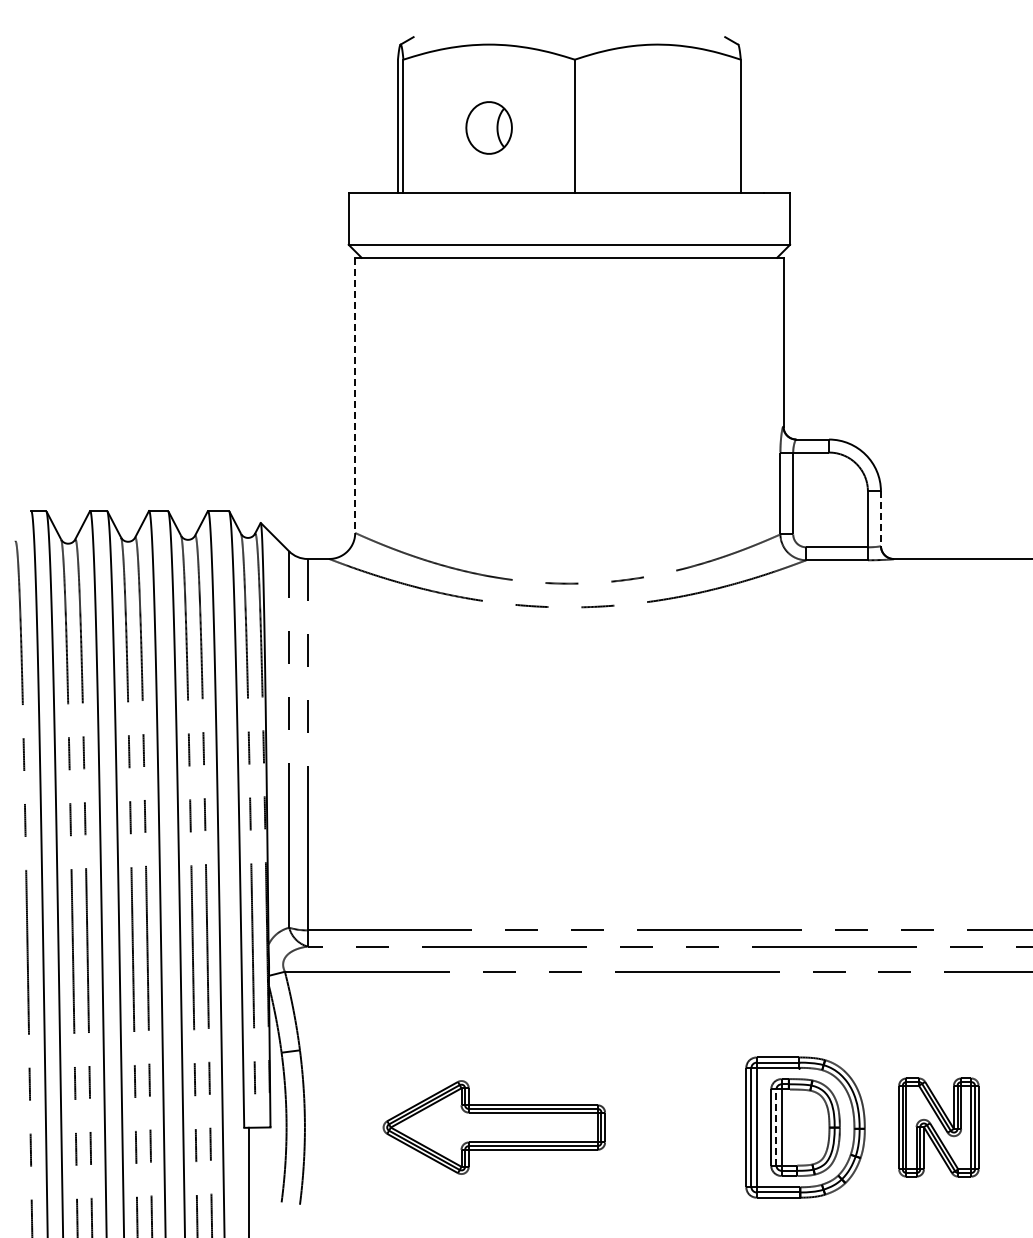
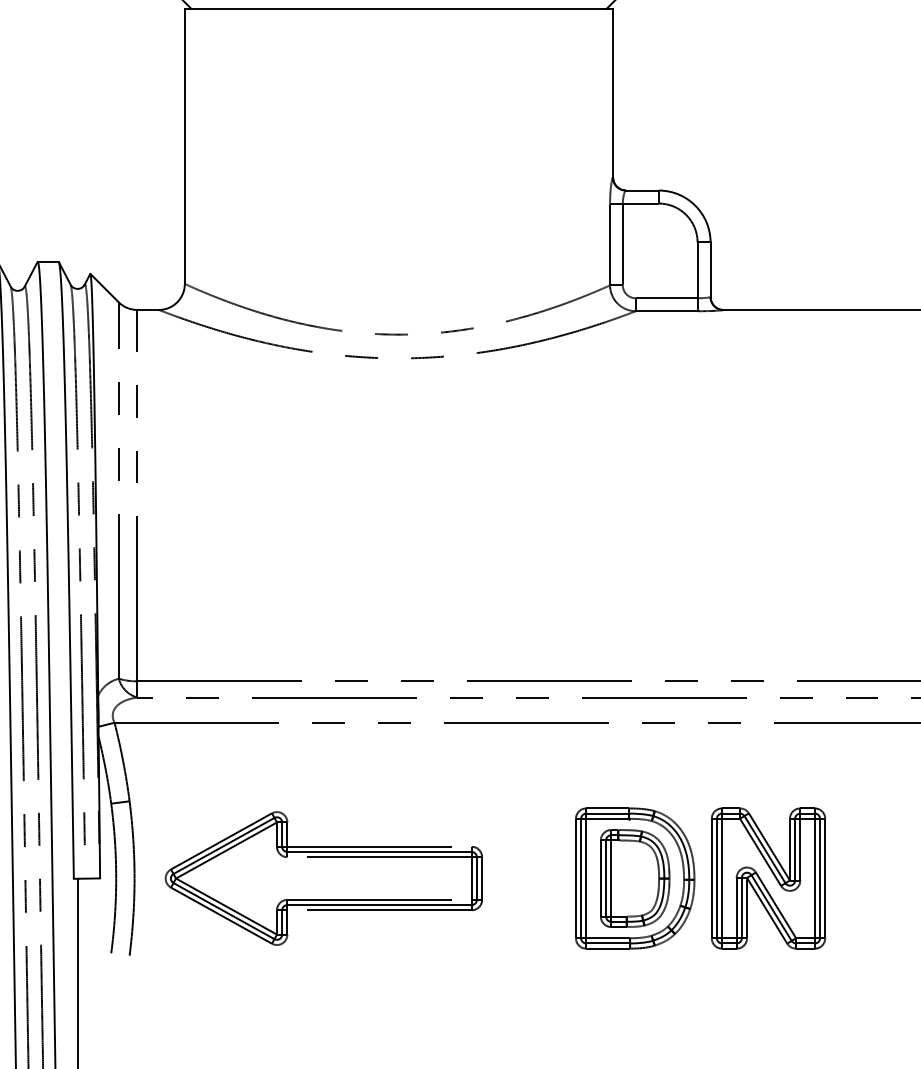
line: (355, 395) -> (185, 146), dashed -> solid
line: (880, 519) -> (710, 270), dashed -> solid
part: (494, 1127) -> (324, 878), size x1.43
line: (776, 1127) -> (606, 878), dashed -> solid
part: (938, 1127) -> (768, 878), size x1.43

